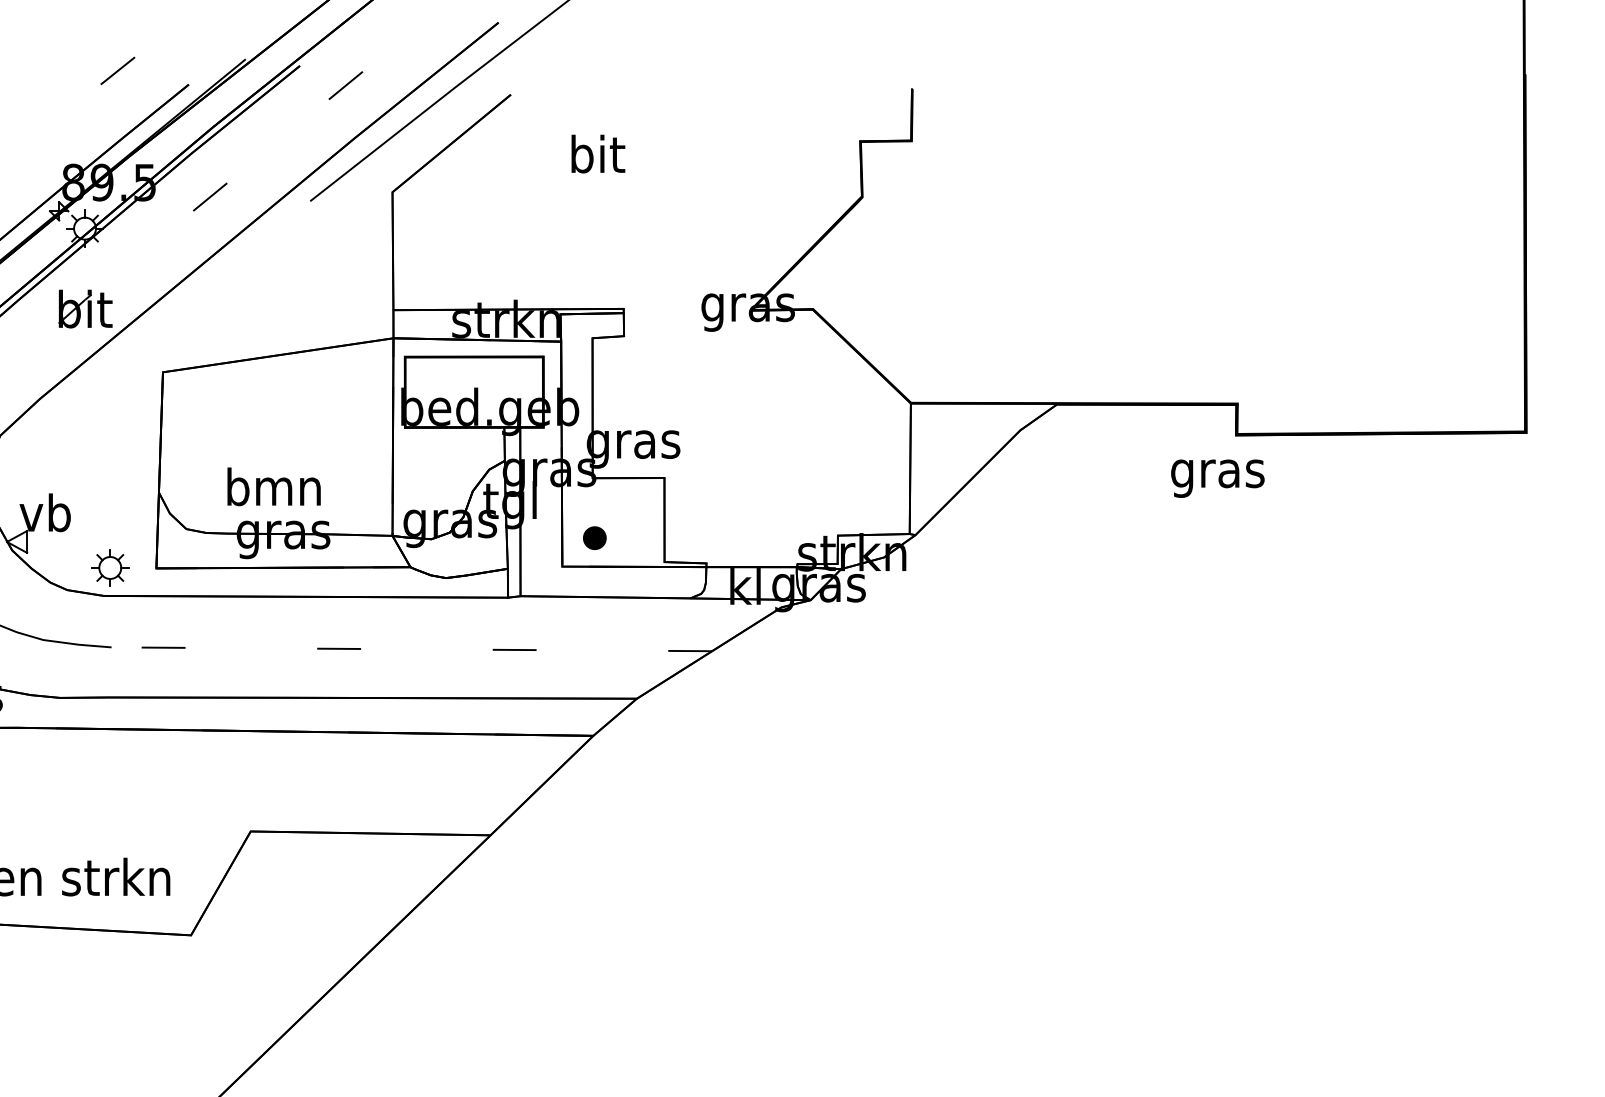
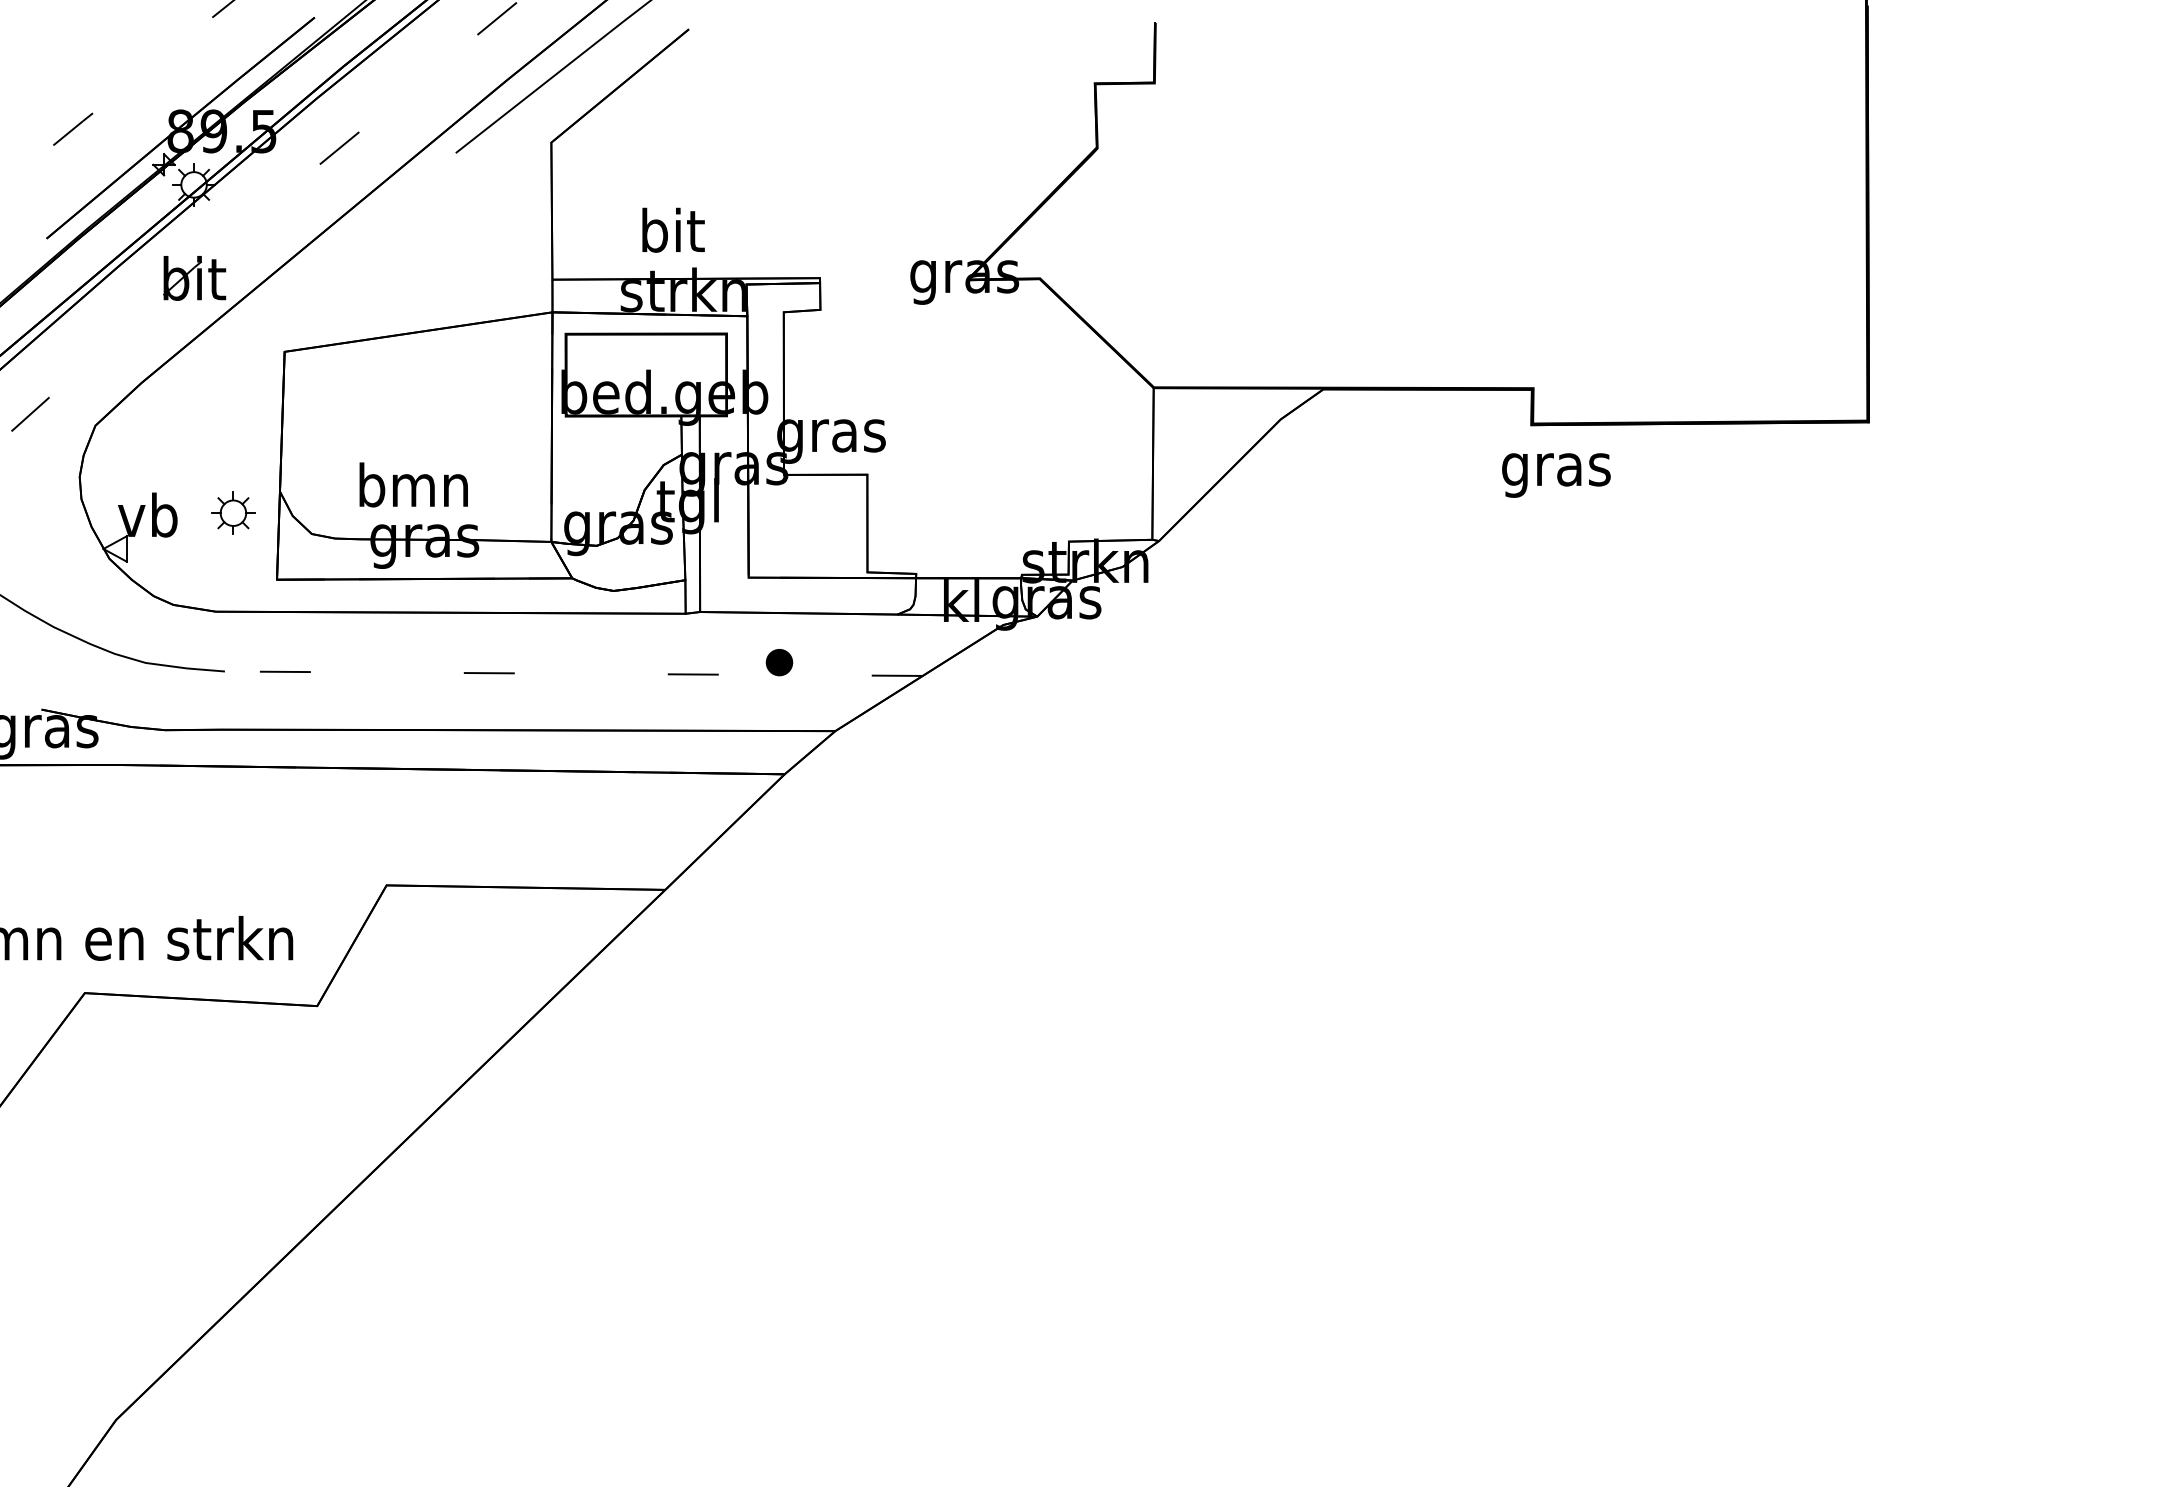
text: (598, 153) -> (673, 229), moved
text: (1217, 478) -> (1556, 475), moved
part: (594, 538) -> (779, 662), moved
part: (110, 567) -> (233, 512), moved

